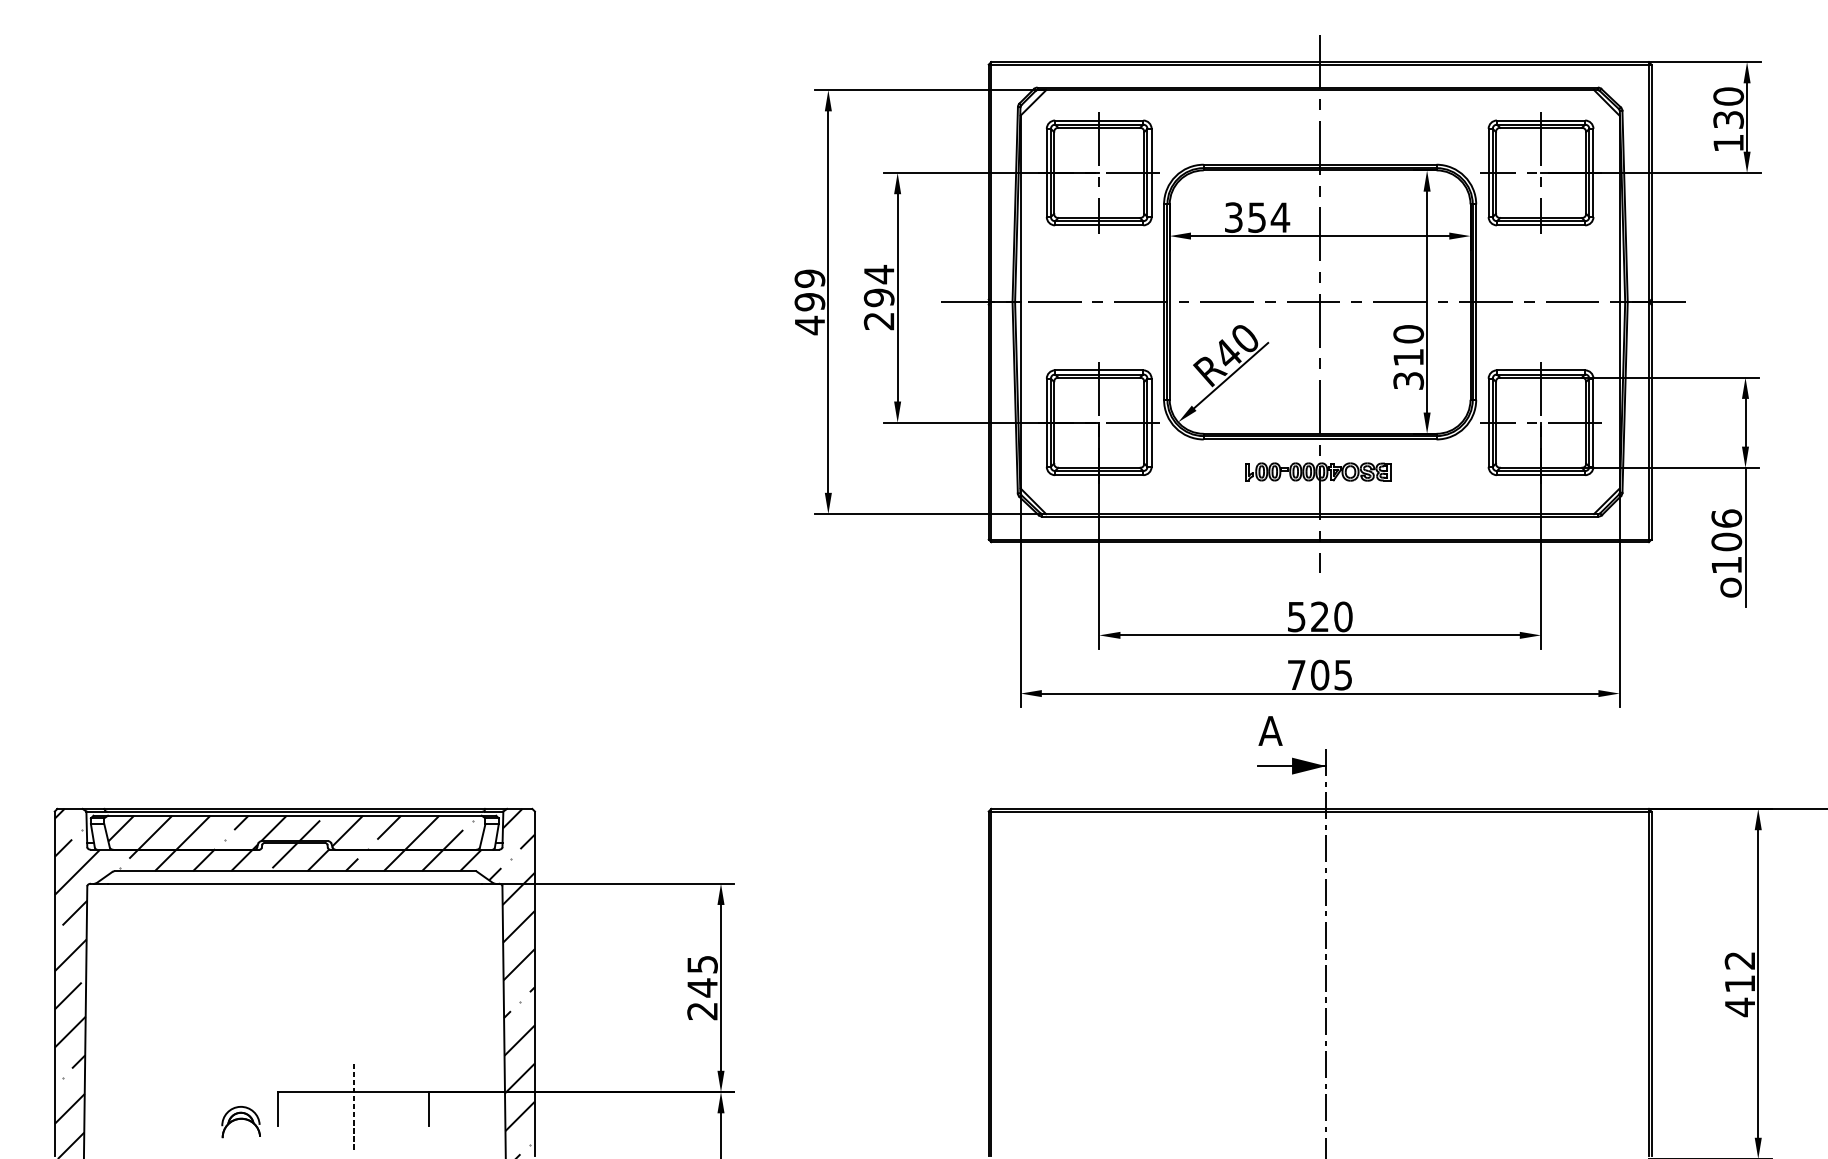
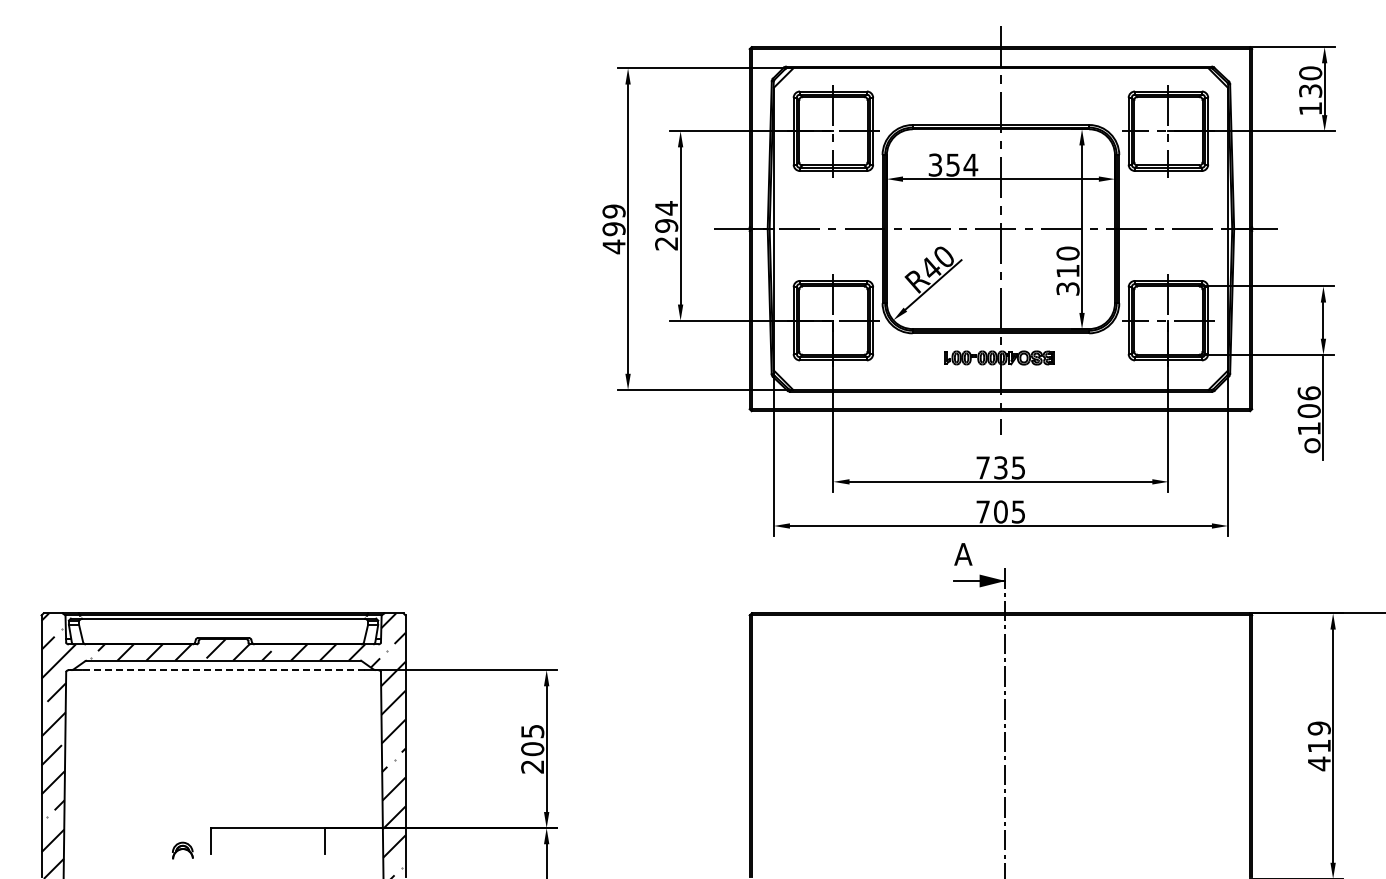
text: (1319, 616) -> (1000, 467), 520 -> 735
hatch: (290, 832) -> (220, 631), removed
line: (294, 884) -> (223, 670), solid -> dashed
text: (1738, 960) -> (1318, 728), 412 -> 419
text: (702, 987) -> (532, 748), 245 -> 205
line: (354, 1107) -> (268, 839), removed
part: (240, 1121) -> (182, 850), size x0.7

